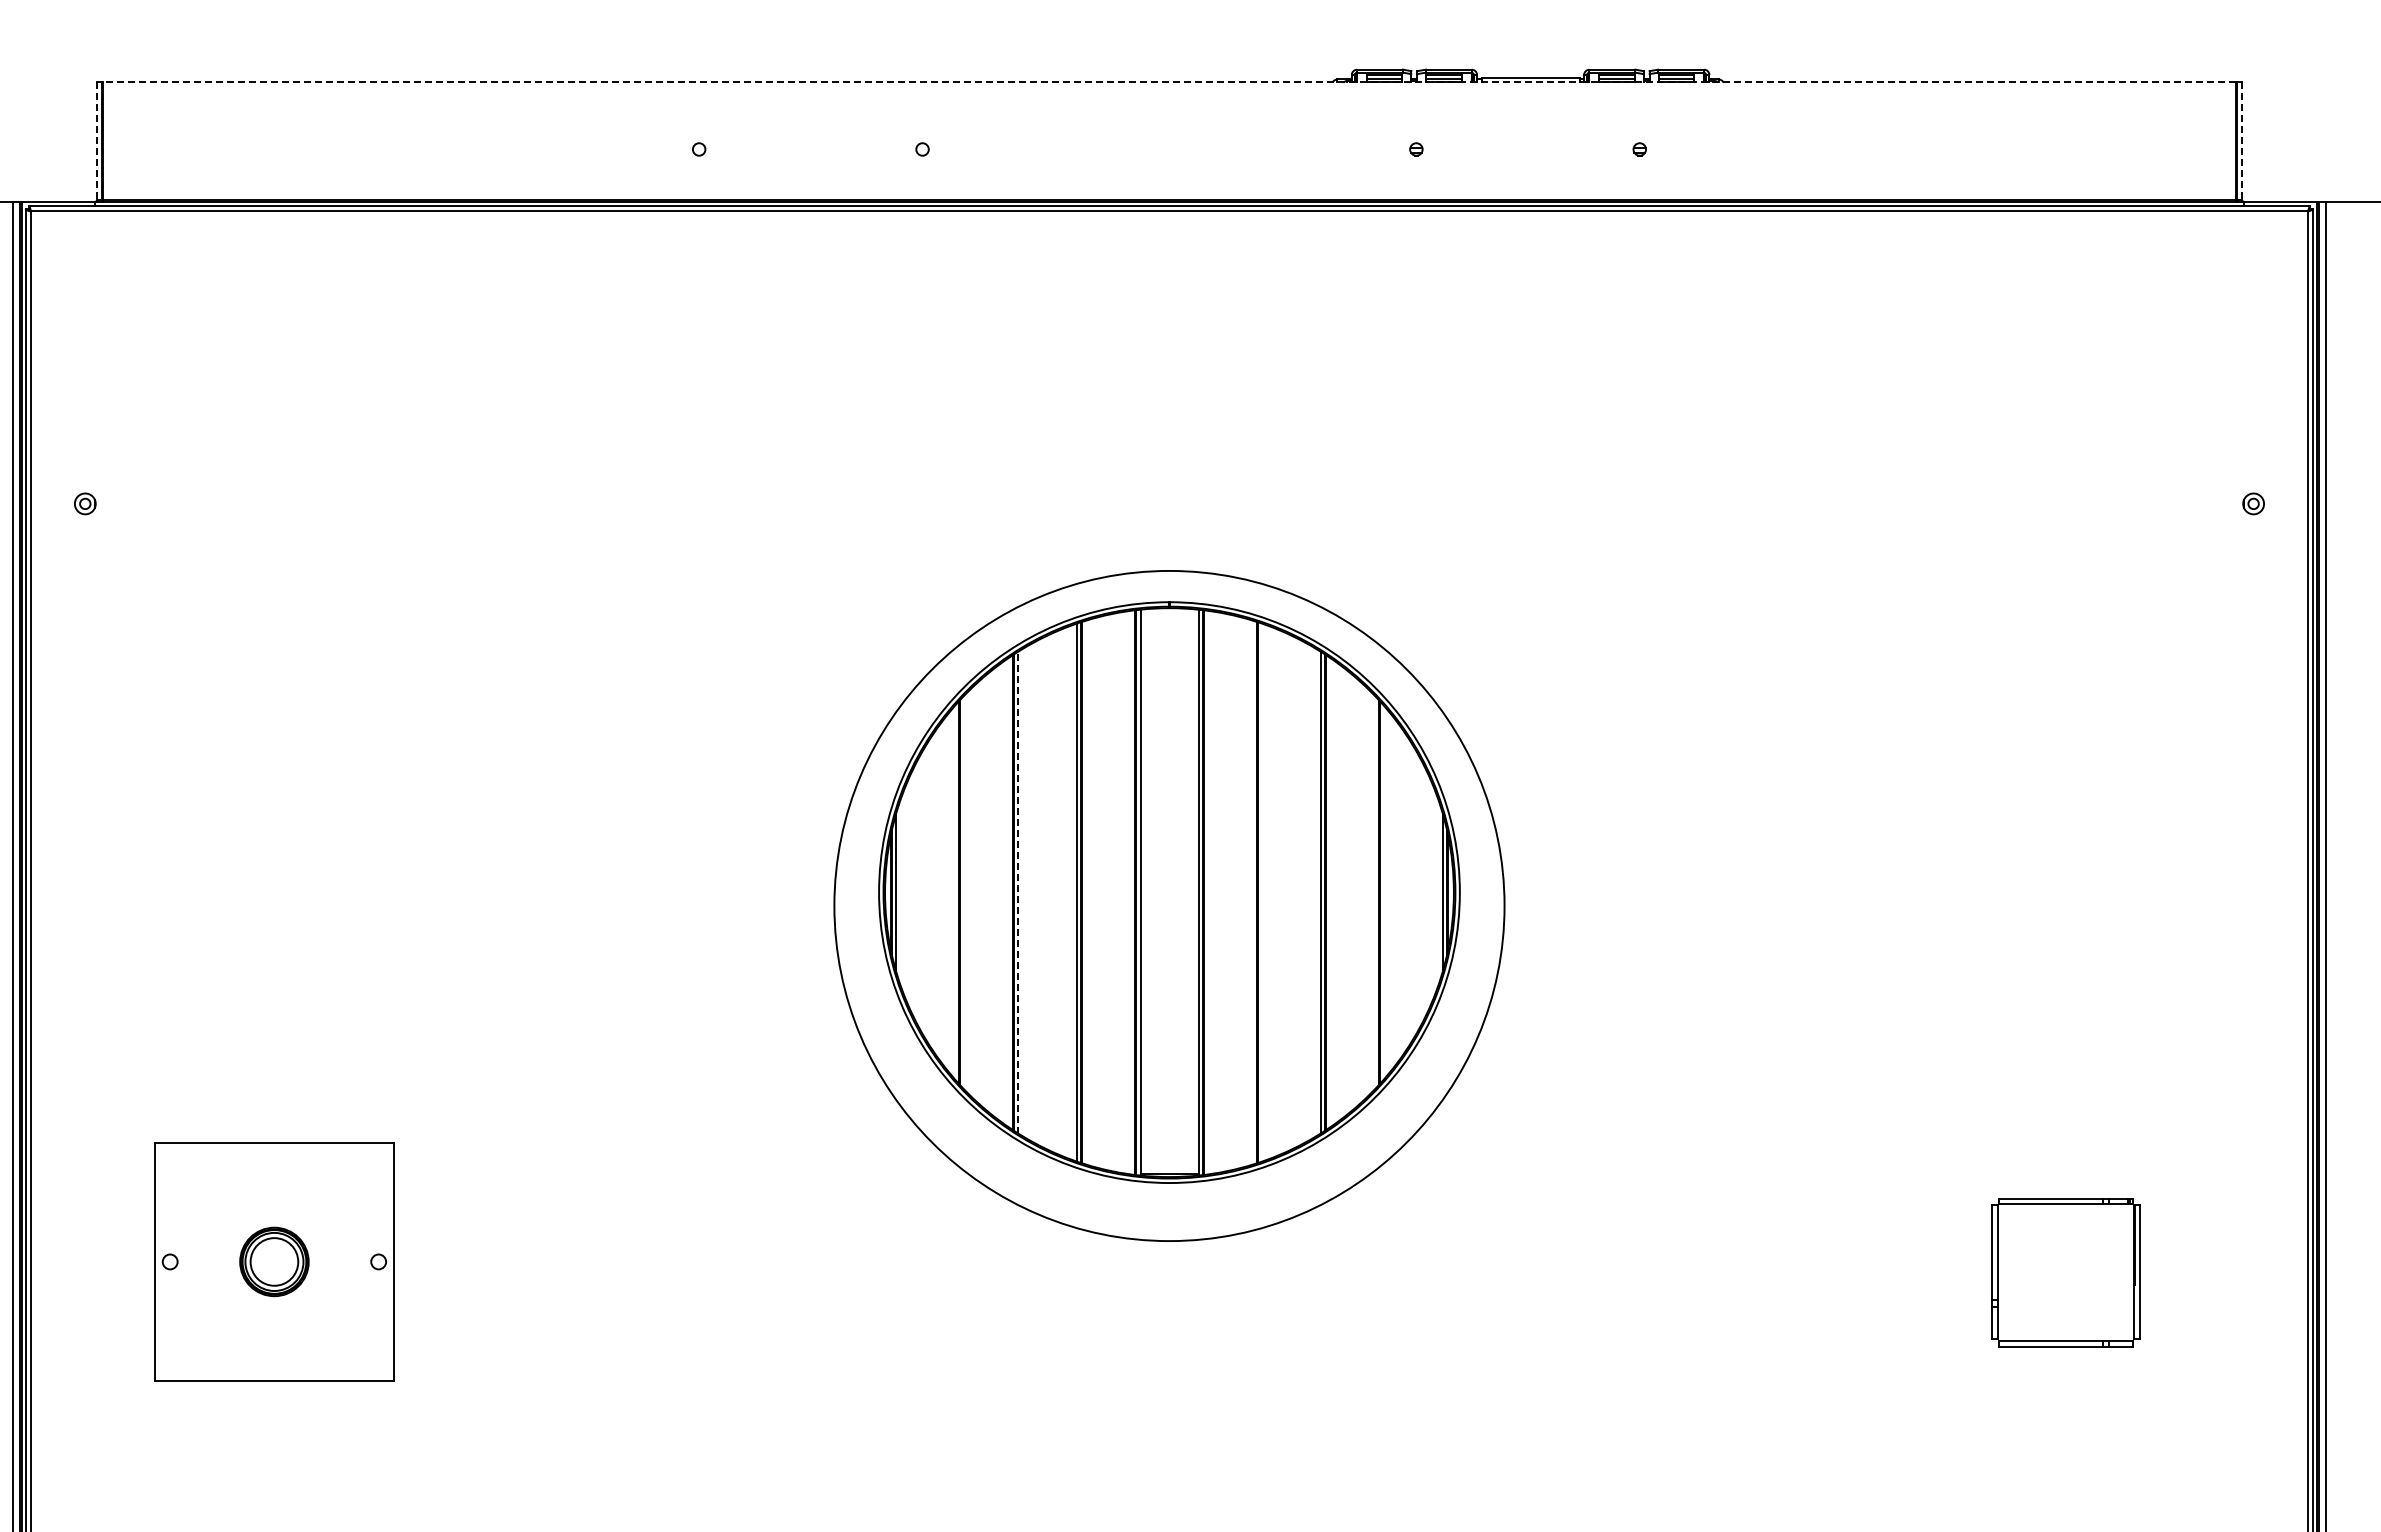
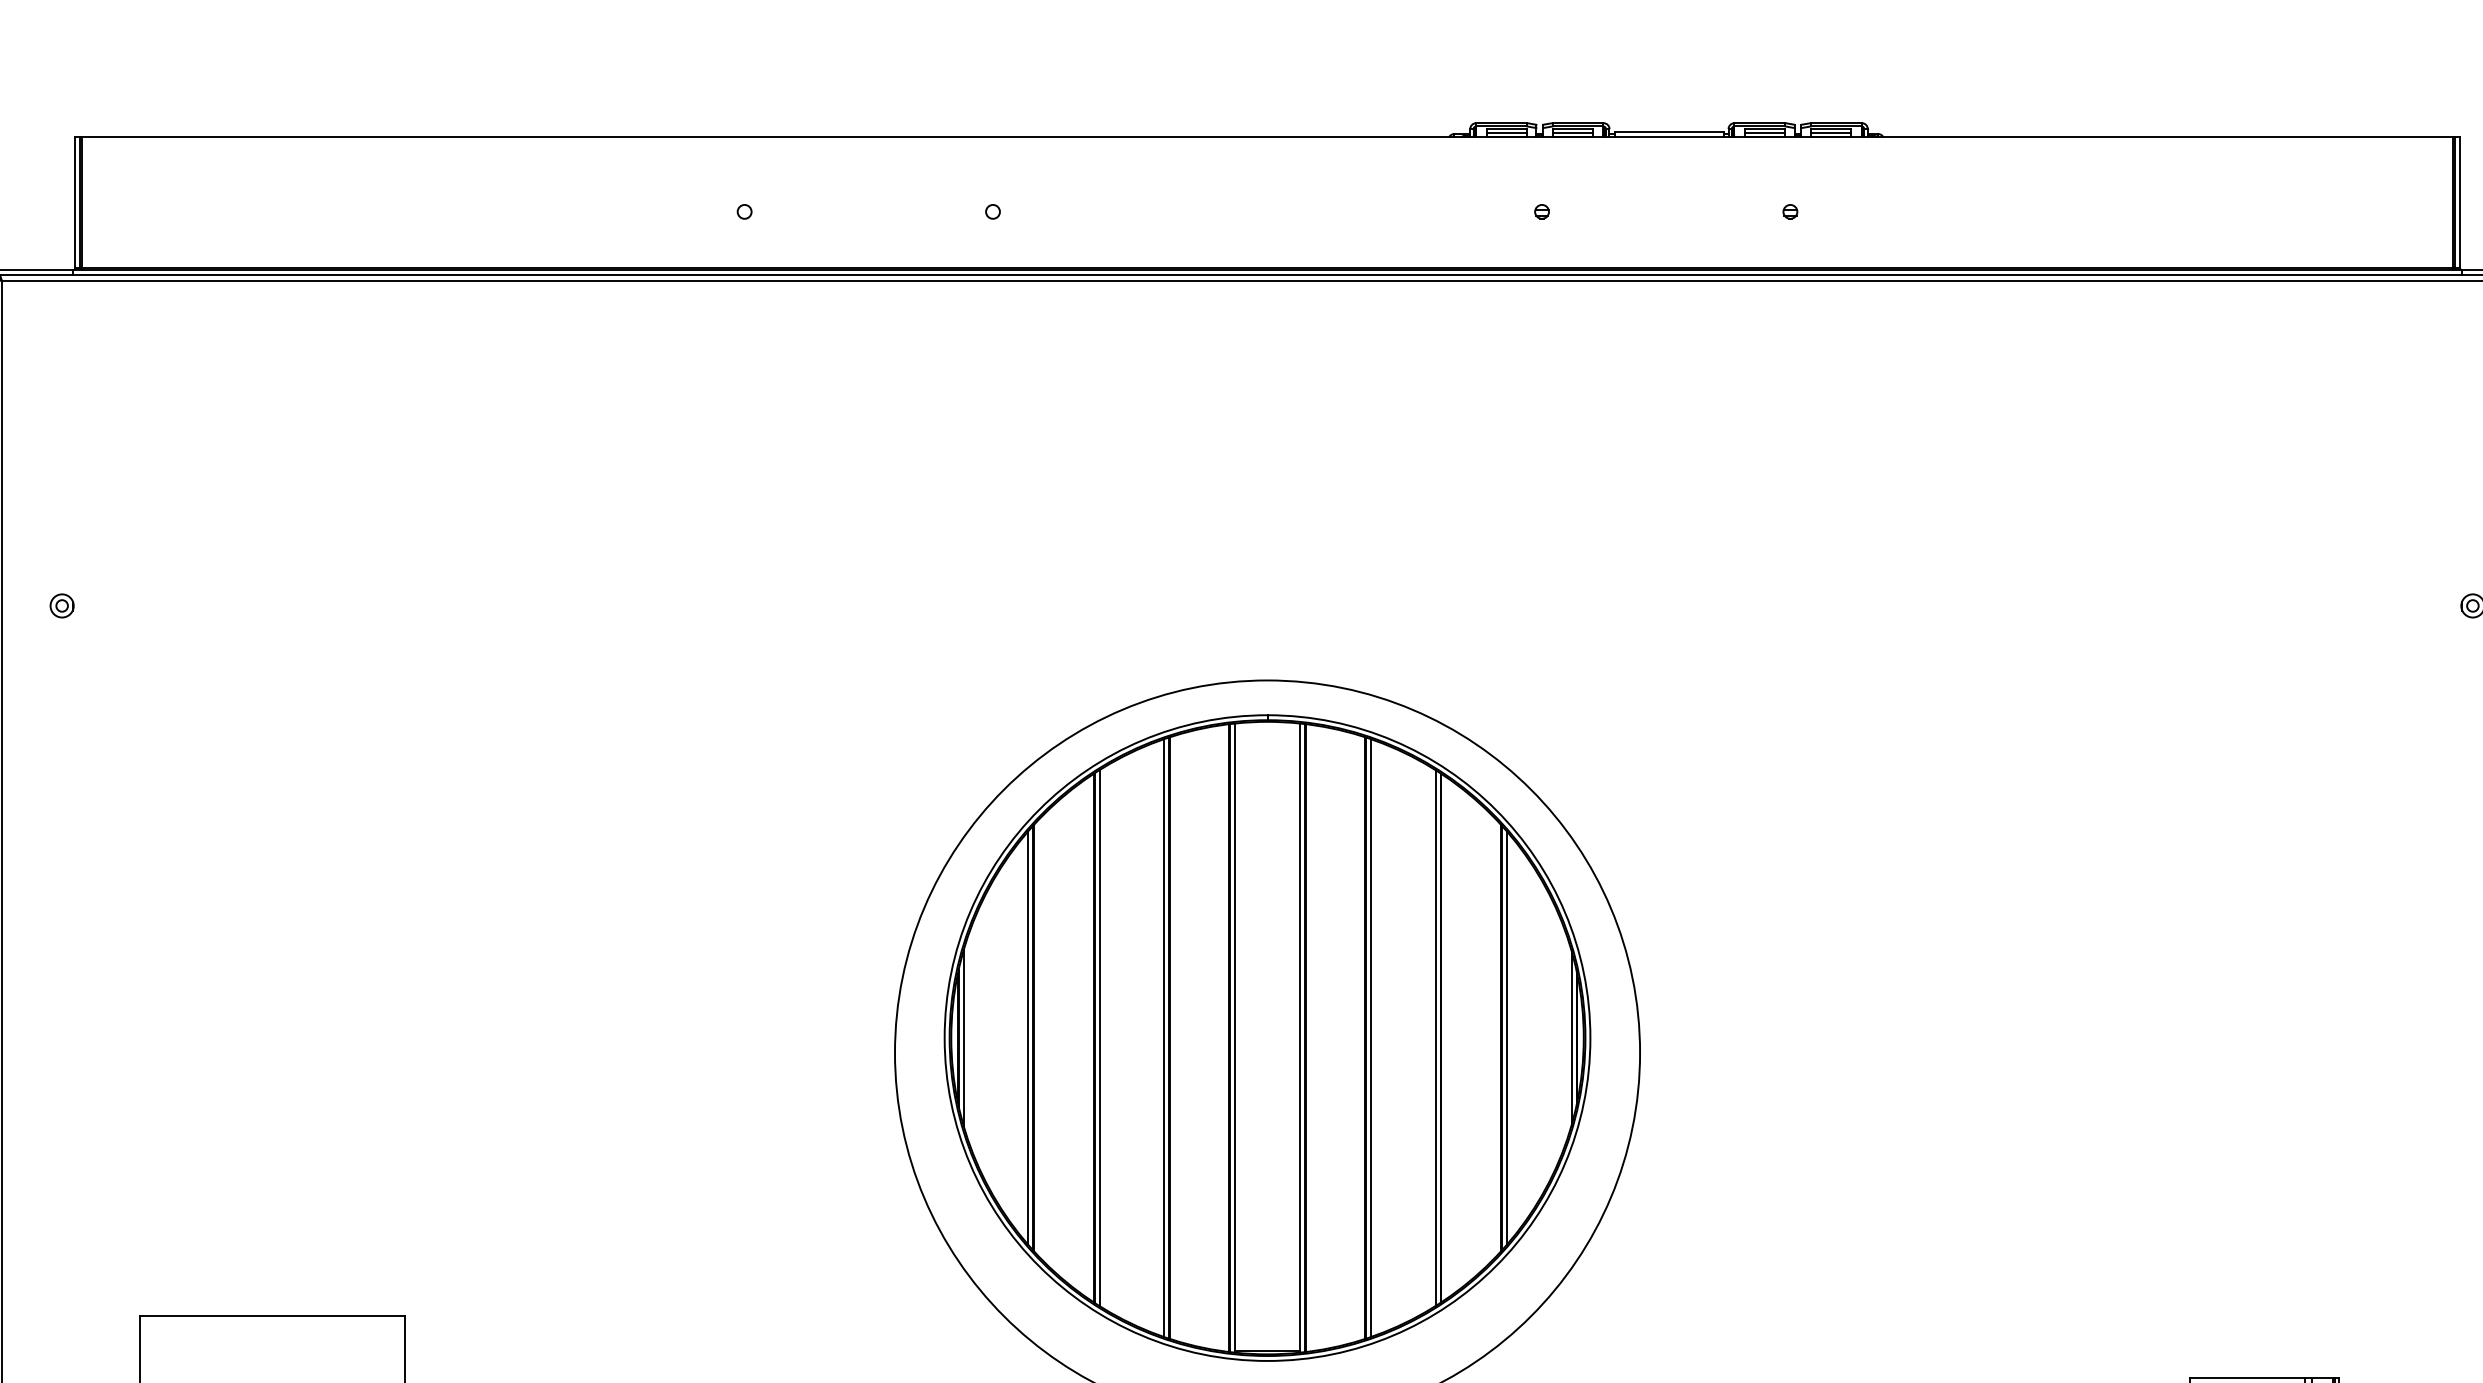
line: (1168, 82) -> (1266, 137), dashed -> solid
line: (97, 141) -> (75, 203), dashed -> solid
line: (2241, 141) -> (2459, 203), dashed -> solid
line: (954, 892) -> (1028, 1037), added
line: (1018, 892) -> (1099, 1037), dashed -> solid
line: (1262, 892) -> (1370, 1037), added
line: (1384, 892) -> (1506, 1037), added

